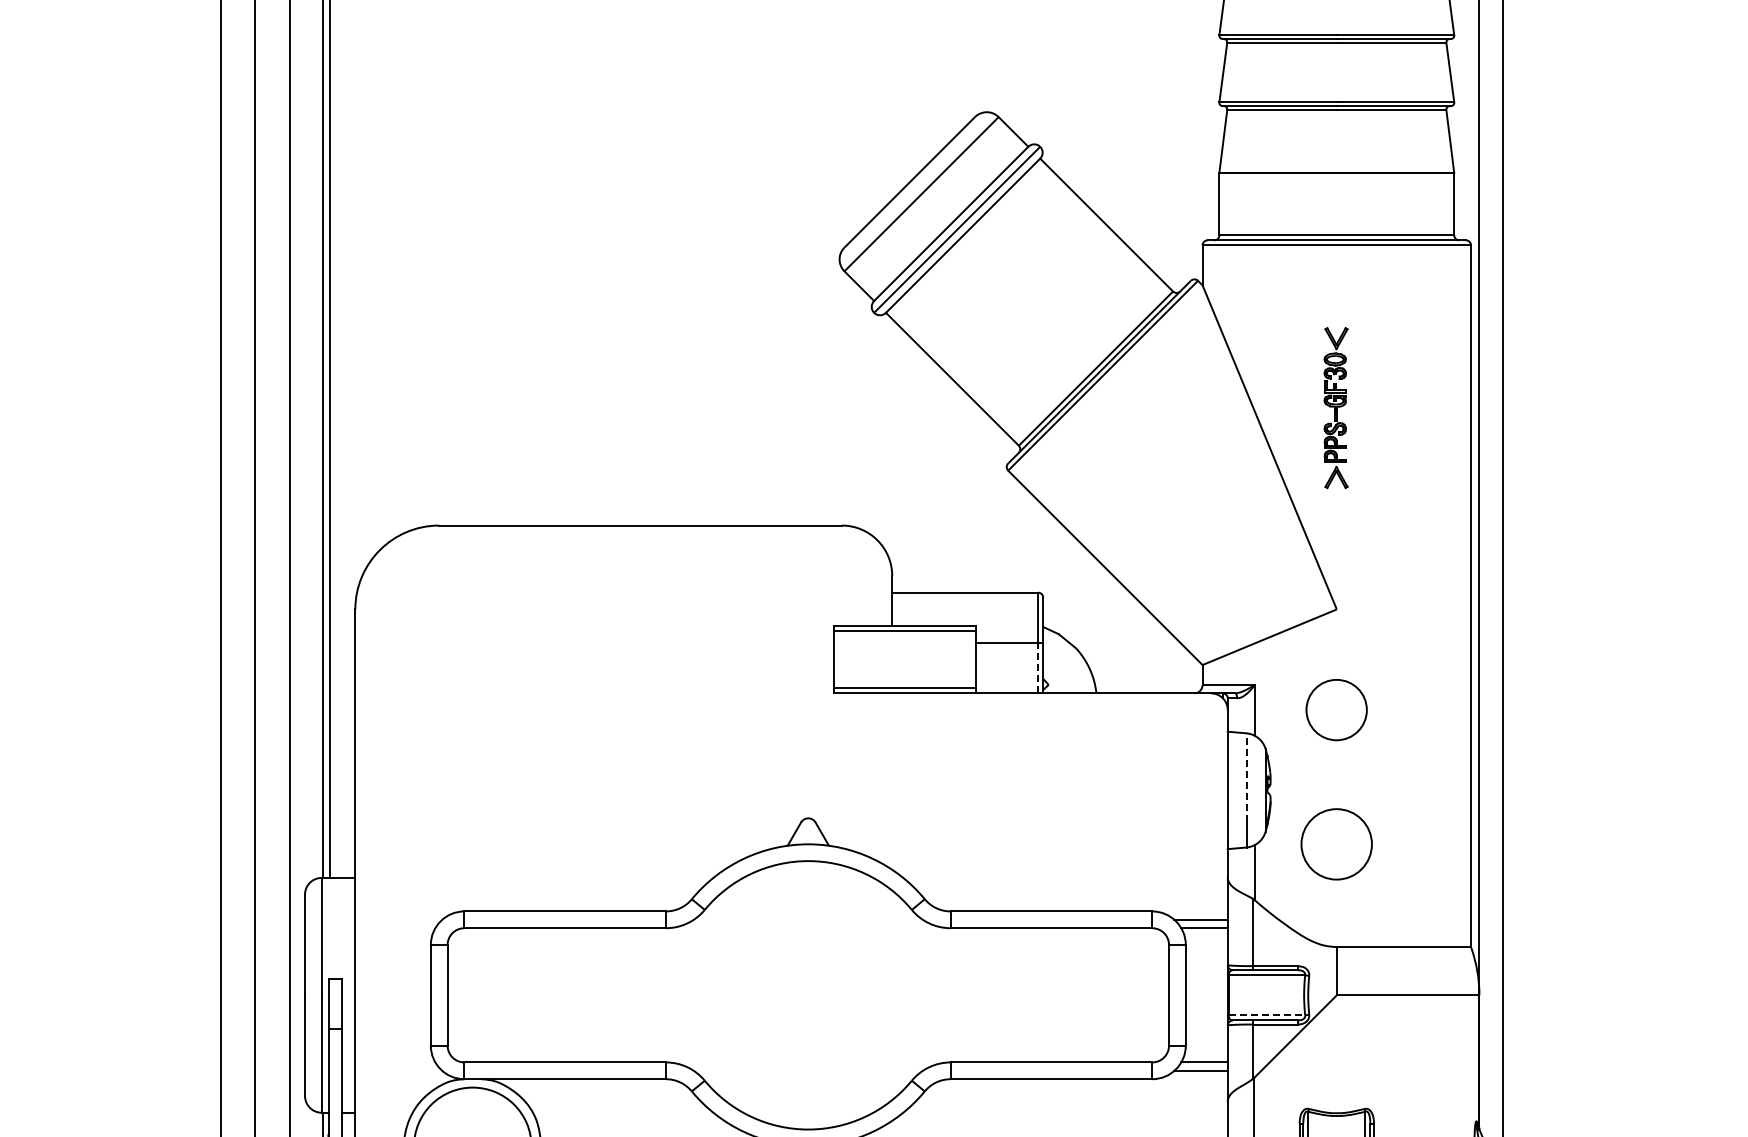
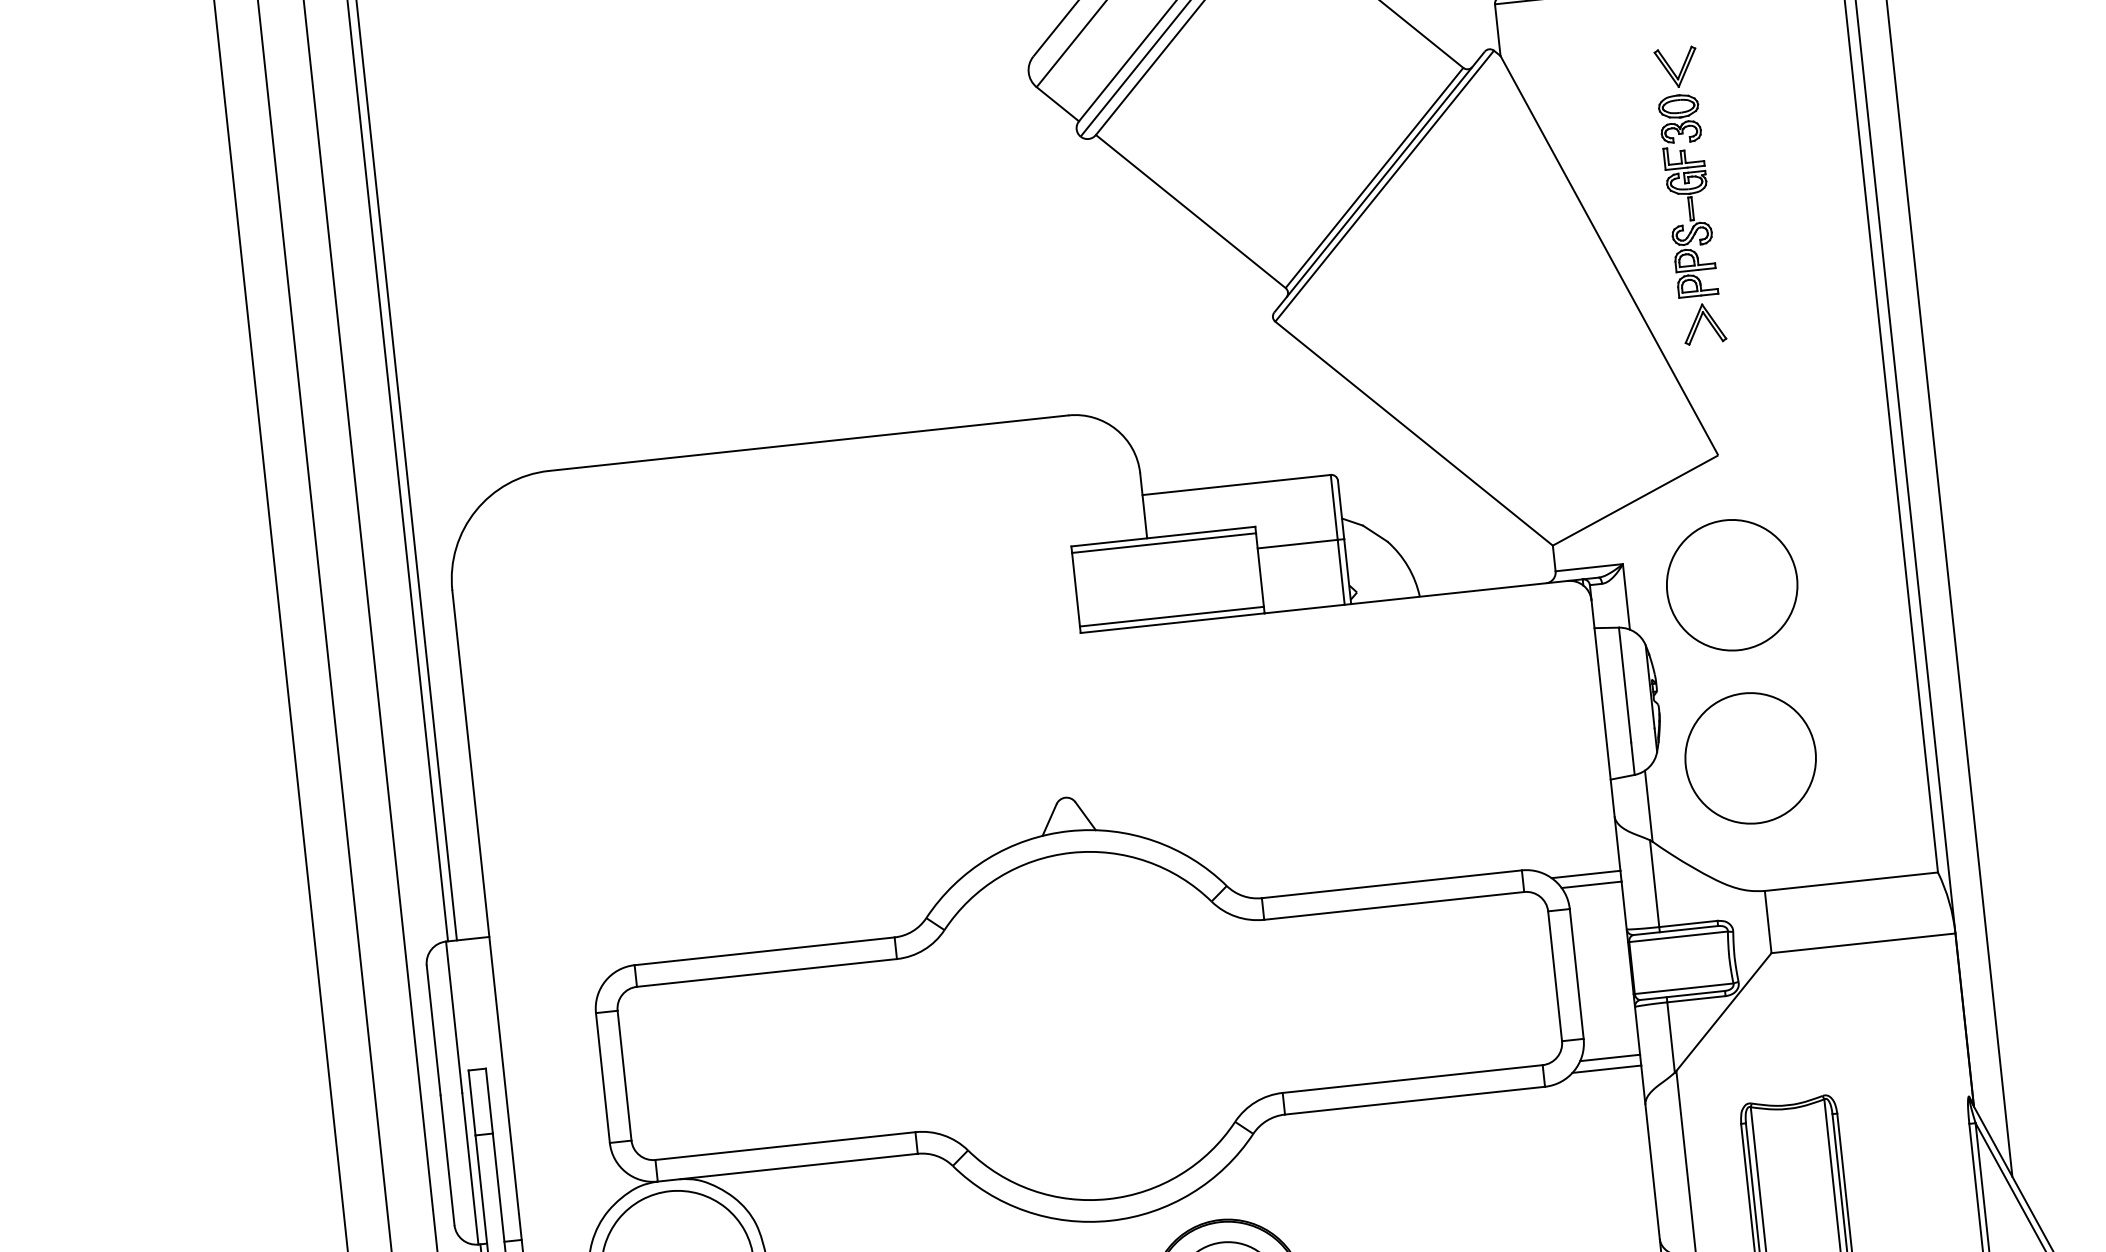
part: (1335, 407) -> (1688, 195), size x1.43
line: (1038, 667) -> (1341, 571), dashed -> solid
circle: (1336, 709) -> (1731, 584), size x1.67
line: (1246, 777) -> (1624, 684), dashed -> solid
circle: (1336, 844) -> (1750, 758), size x1.43
line: (1267, 1015) -> (1684, 988), dashed -> solid

